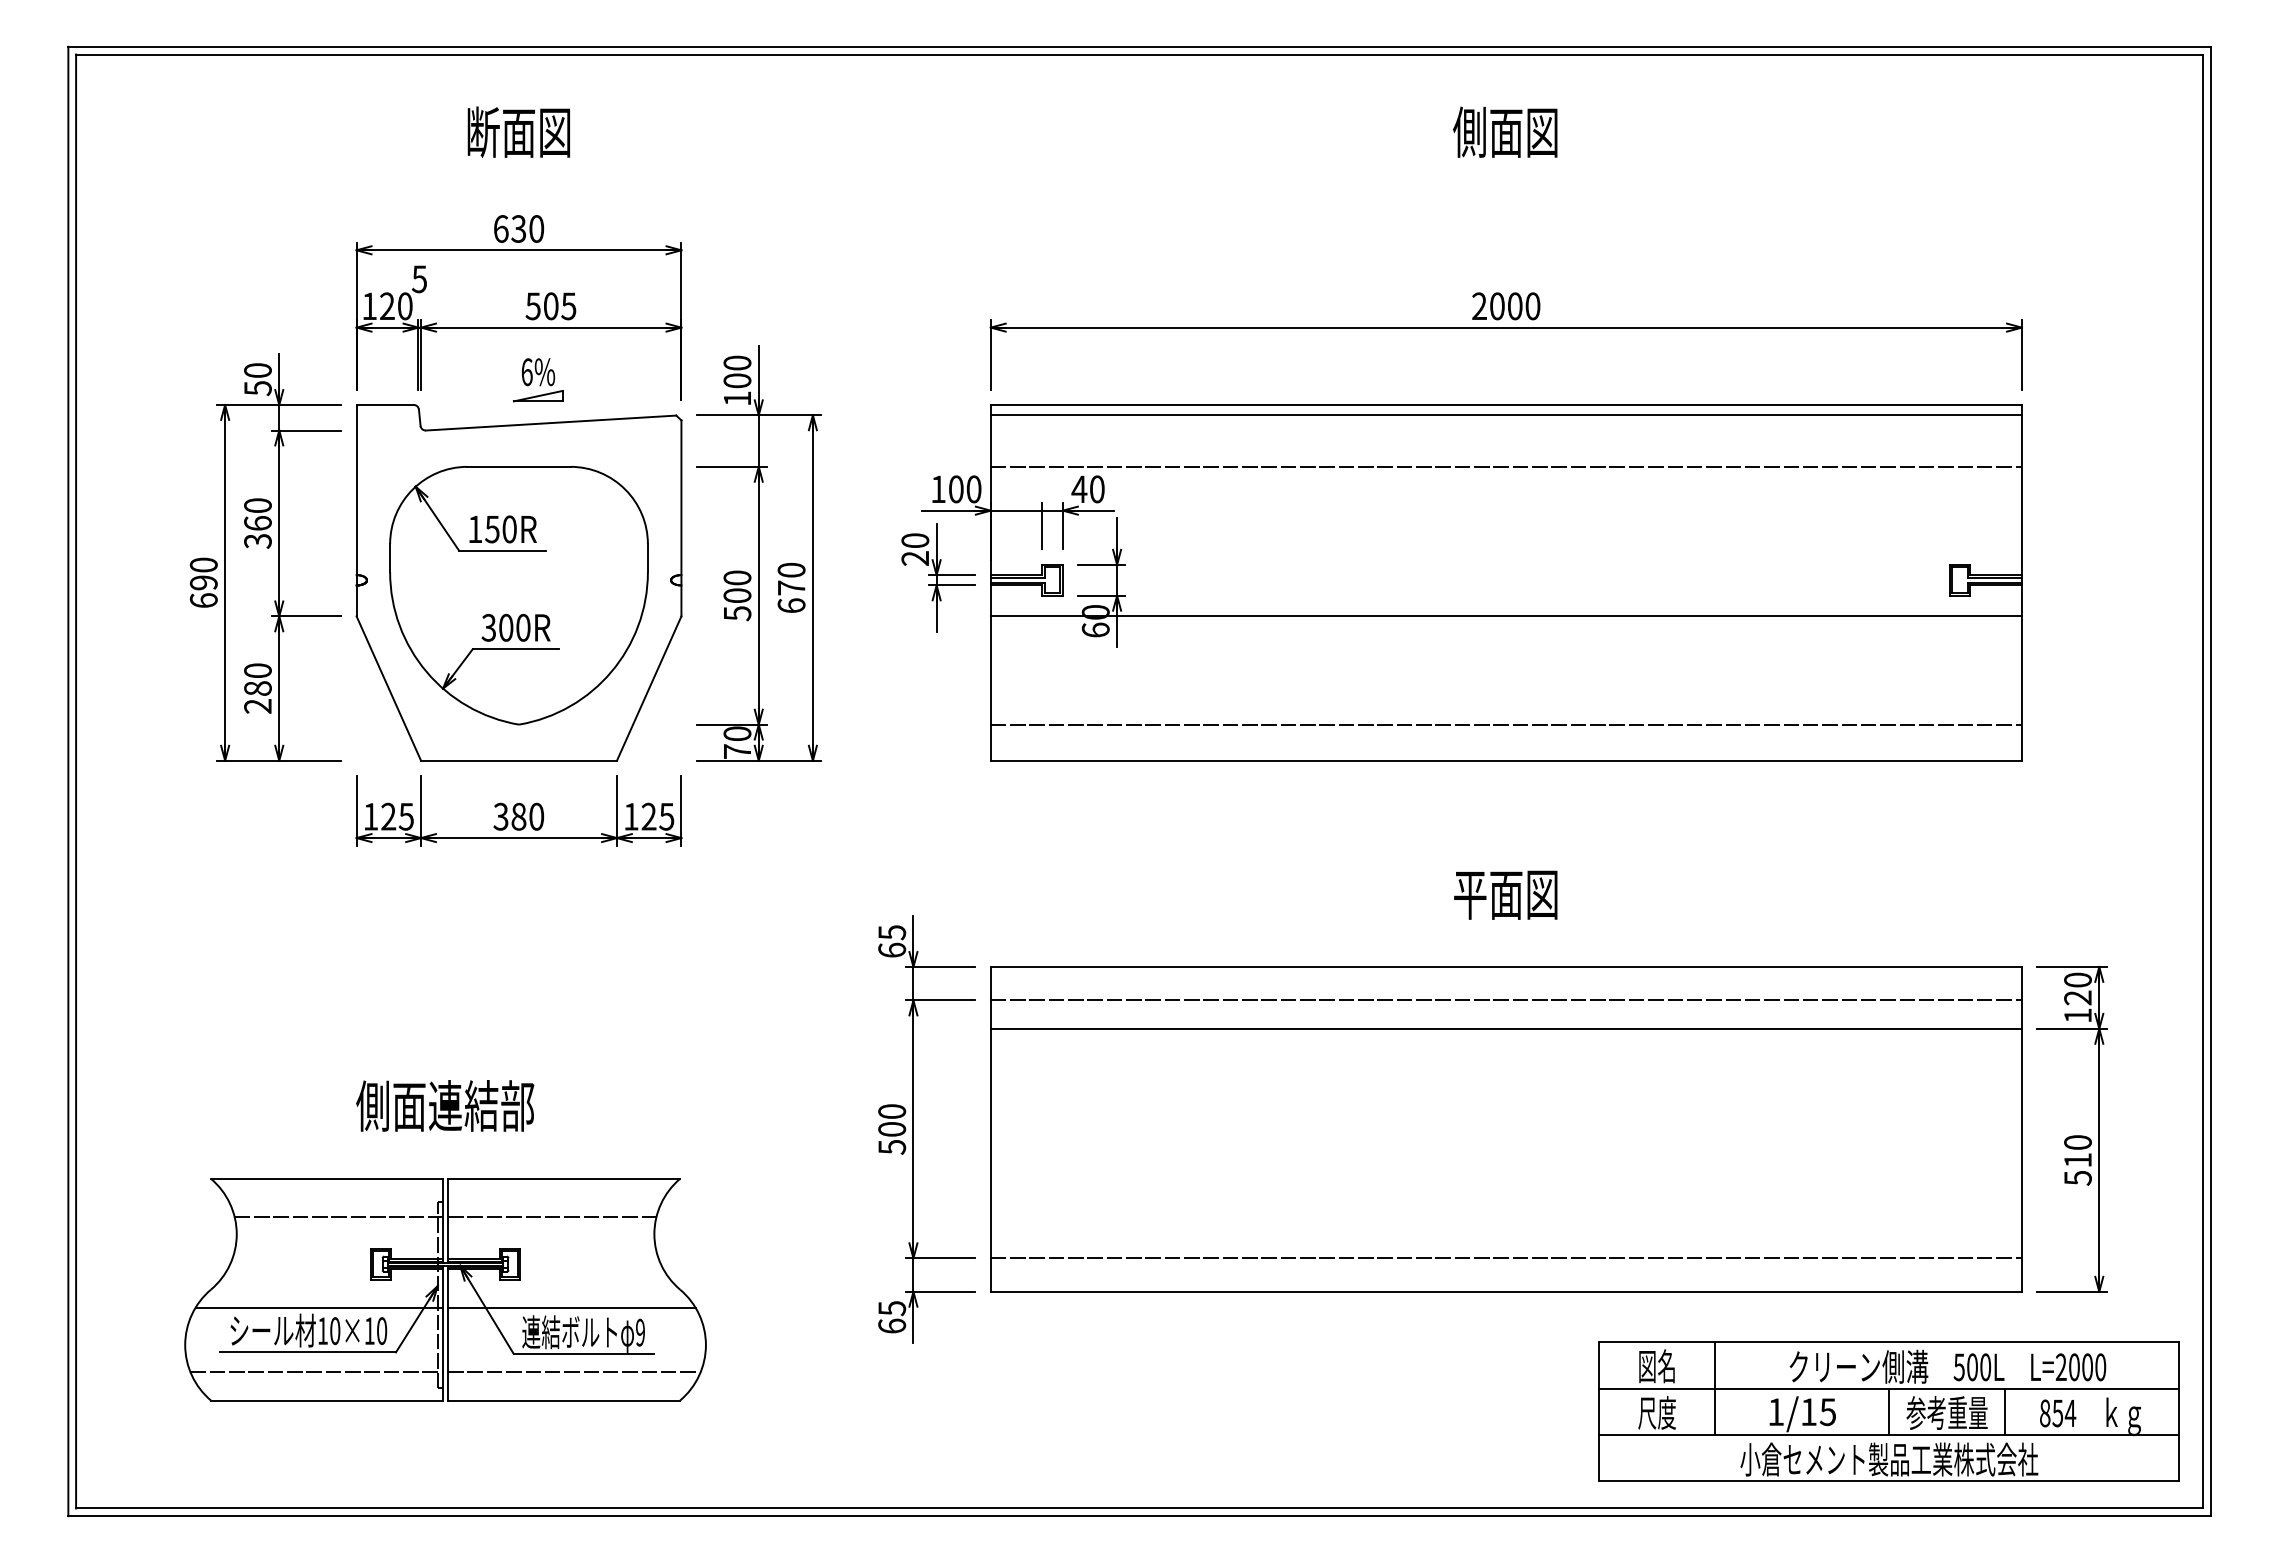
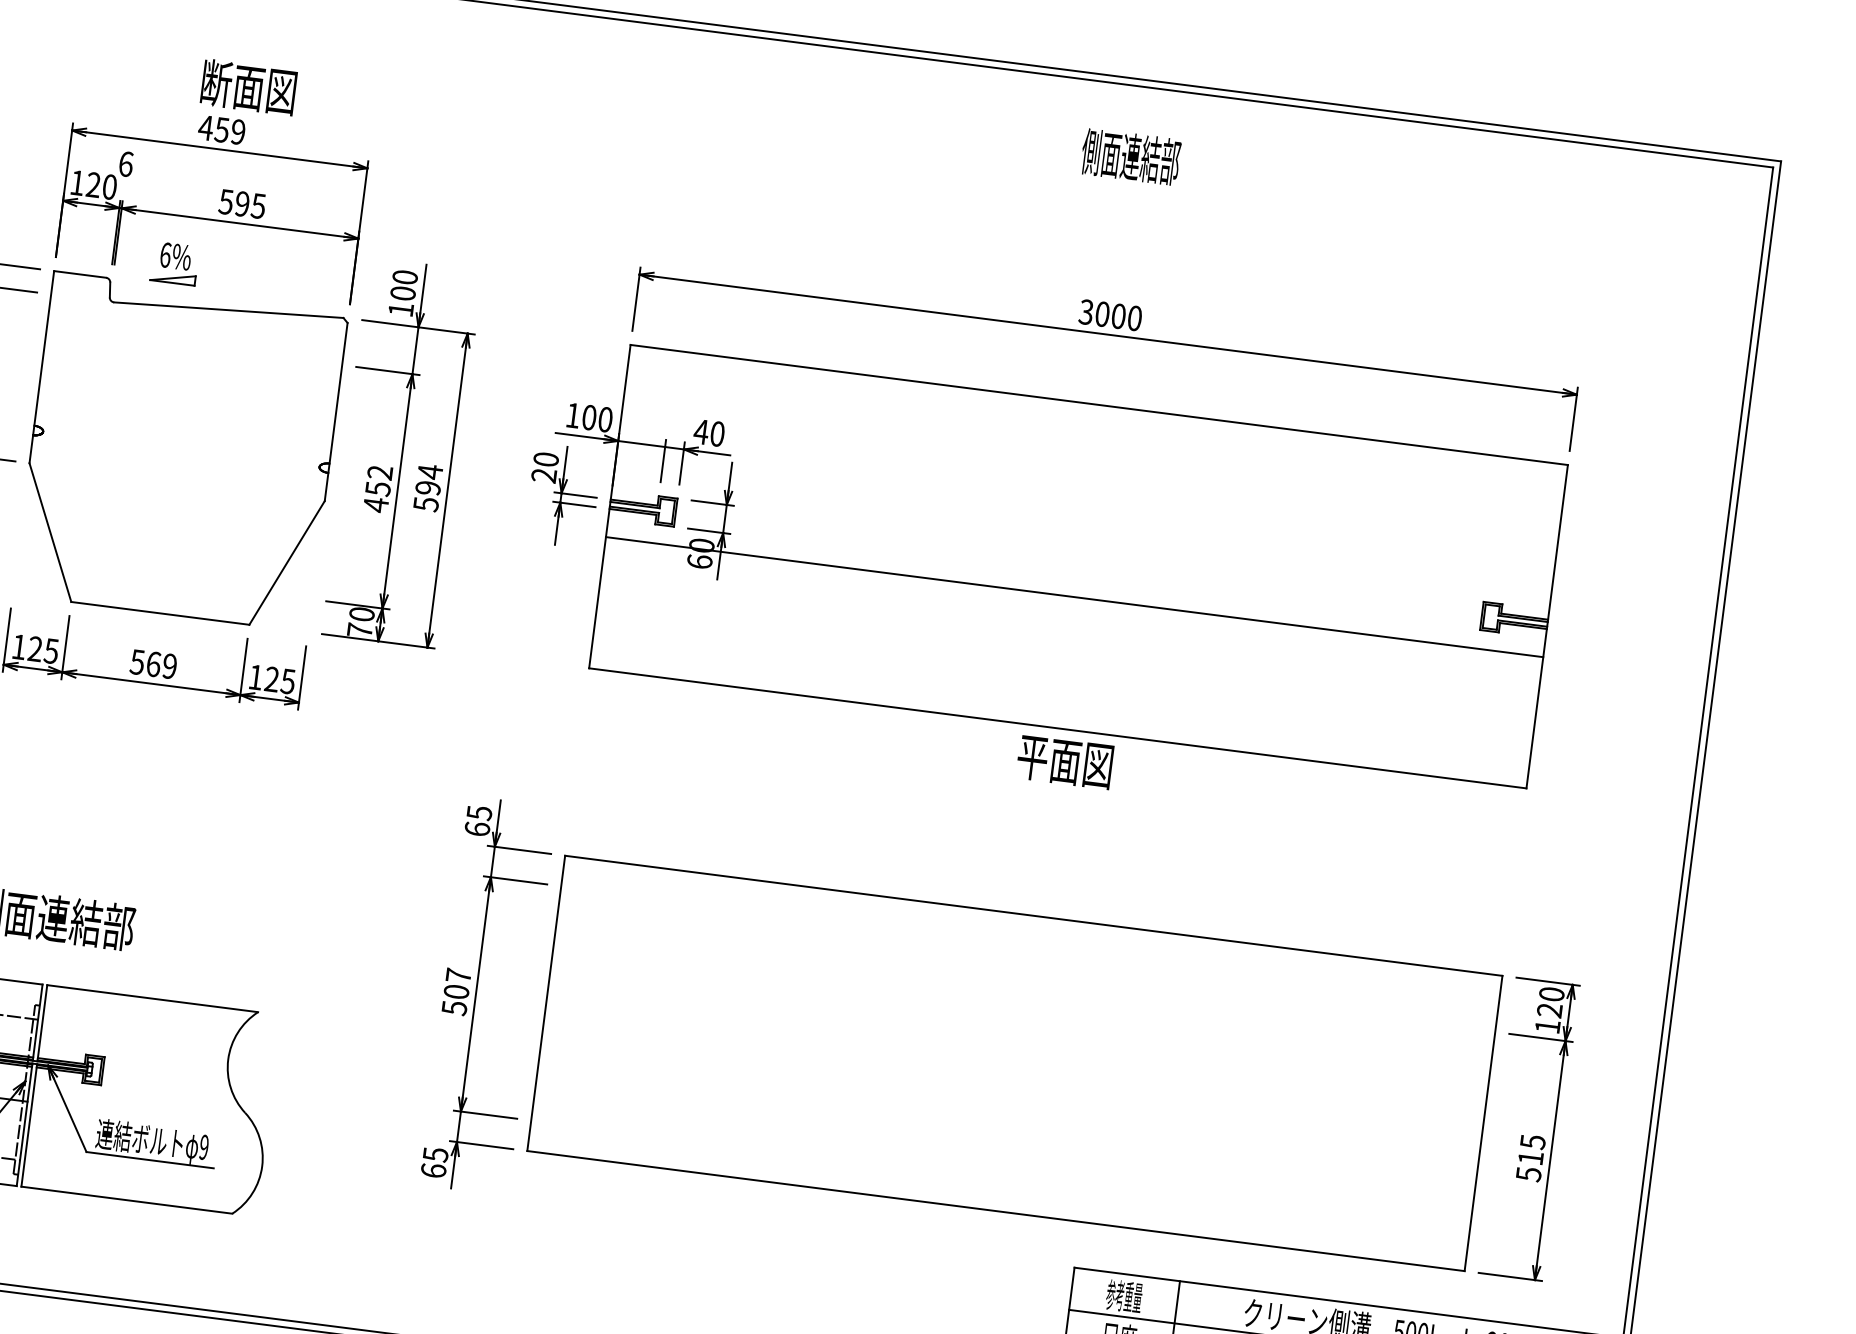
text: (518, 131) -> (248, 86), moved
text: (1505, 131) -> (1130, 156), 側面図 -> 側面連結部
text: (518, 228) -> (221, 129), 630 -> 459
text: (419, 279) -> (125, 164), 5 -> 6
text: (550, 306) -> (241, 204), 505 -> 595
text: (1479, 306) -> (1086, 312), 2000 -> 3000
part: (538, 380) -> (175, 263), moved
line: (1505, 415) -> (1097, 414), removed
line: (1505, 466) -> (1091, 460), removed
text: (791, 587) -> (428, 487), 670 -> 594
part: (518, 595) -> (179, 463), removed
text: (737, 595) -> (378, 488), 500 -> 452
line: (1505, 724) -> (1061, 695), removed
text: (518, 816) -> (153, 664), 380 -> 569
text: (1505, 894) -> (1064, 761), moved
line: (1505, 1000) -> (1029, 946), removed
line: (1505, 1028) -> (1025, 971), removed
text: (892, 1111) -> (458, 975), 500 -> 507
text: (2077, 1142) -> (1532, 1141), 510 -> 515
line: (552, 1217) -> (137, 1032), removed
line: (1505, 1258) -> (999, 1180), removed
line: (571, 1307) -> (144, 1116), removed
text: (1656, 1366) -> (1123, 1296), 図名 -> 参考重量
line: (574, 1372) -> (139, 1175), removed

